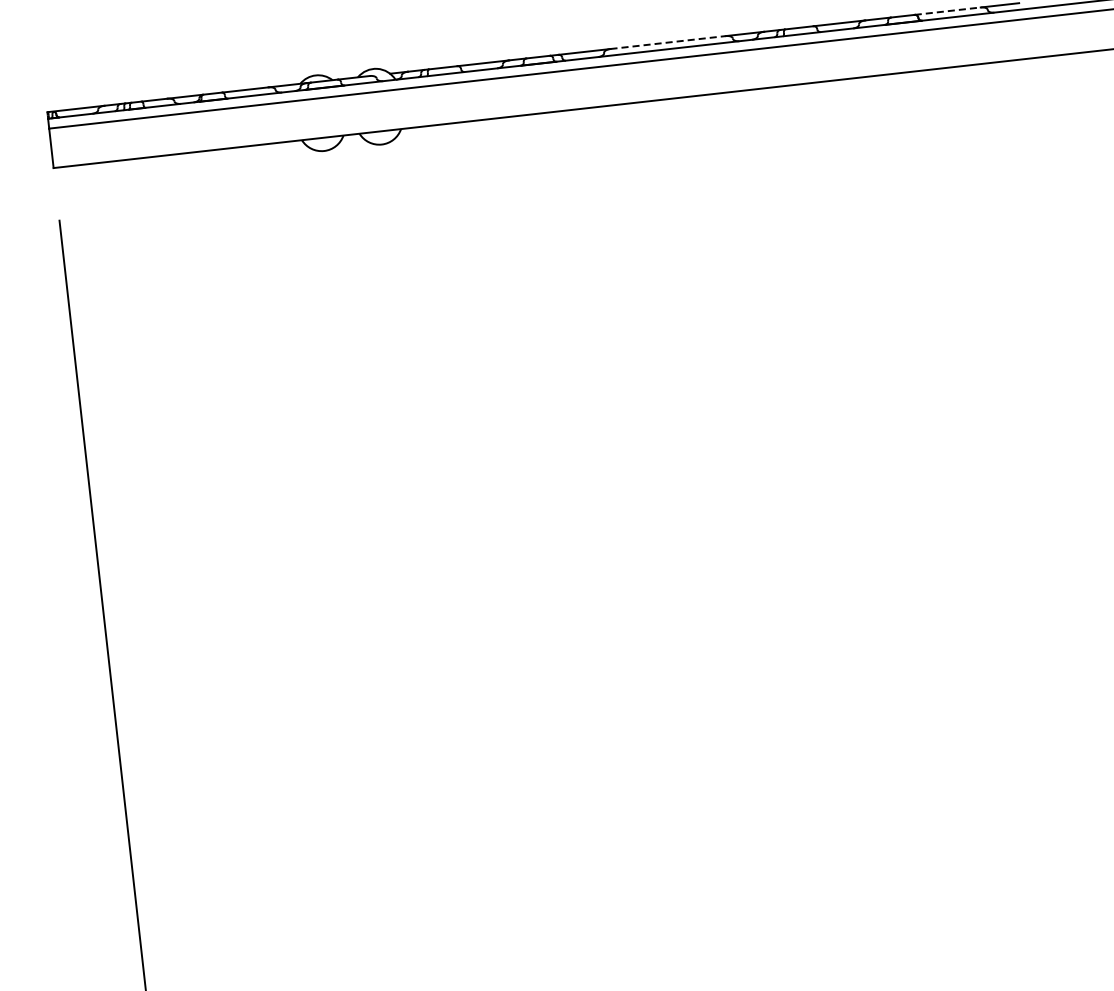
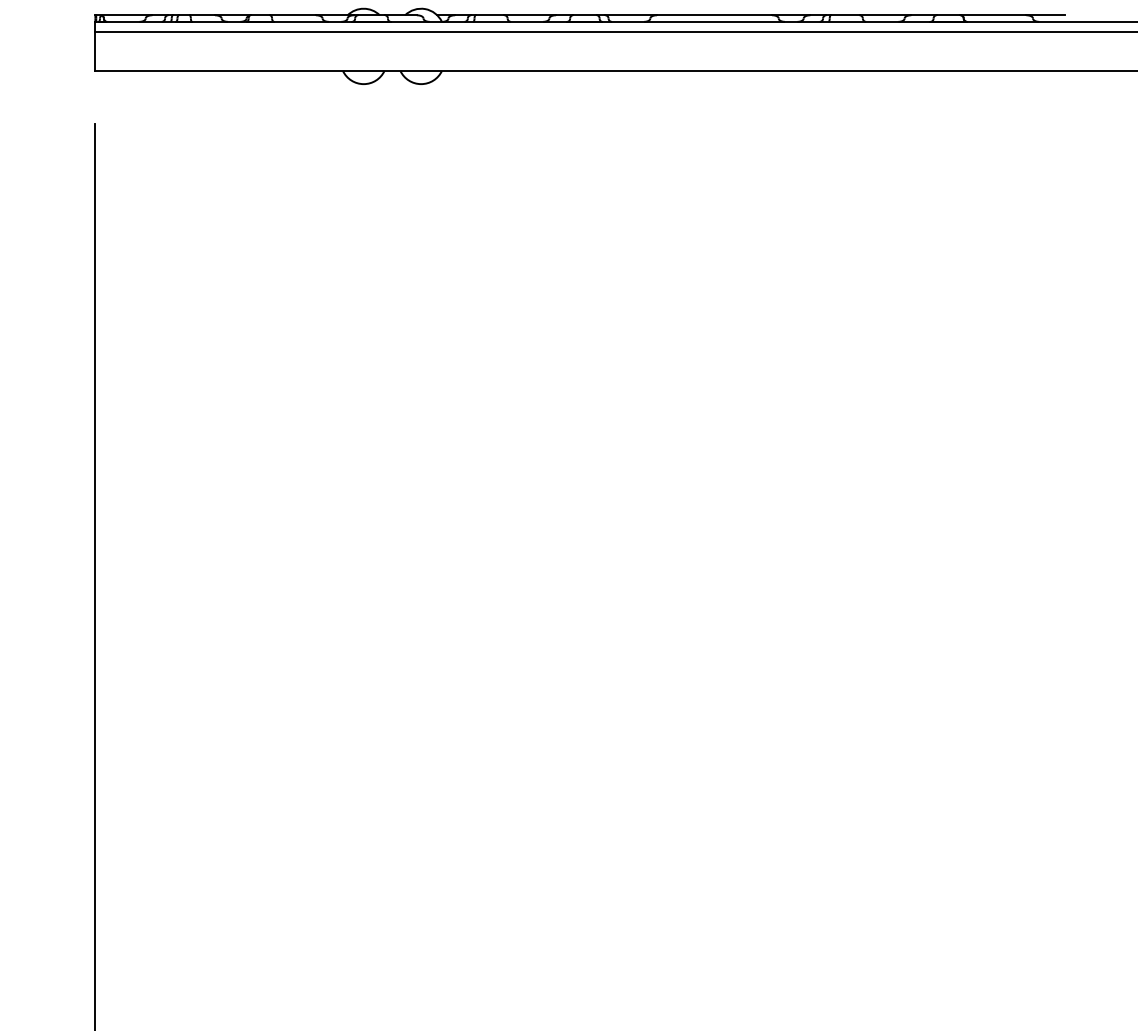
line: (947, 11) -> (993, 15), dashed -> solid
line: (668, 42) -> (714, 15), dashed -> solid

